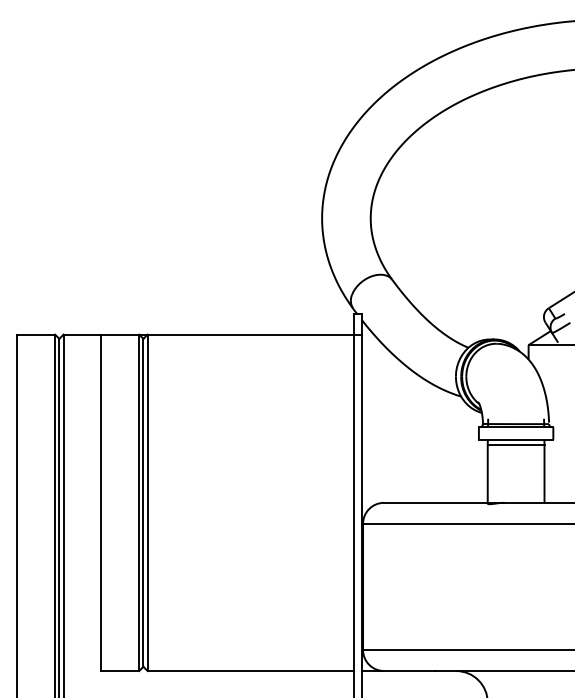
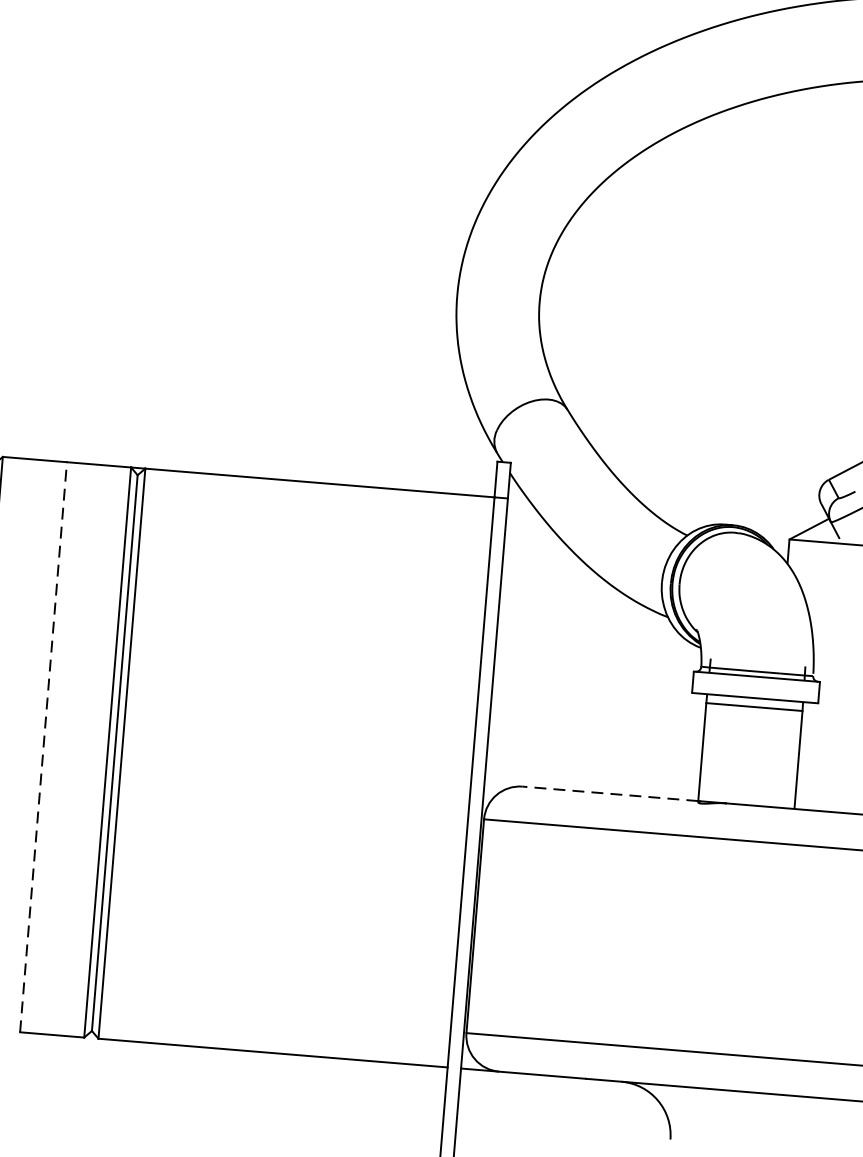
line: (101, 502) -> (43, 746), solid -> dashed
line: (435, 502) -> (609, 793), solid -> dashed

